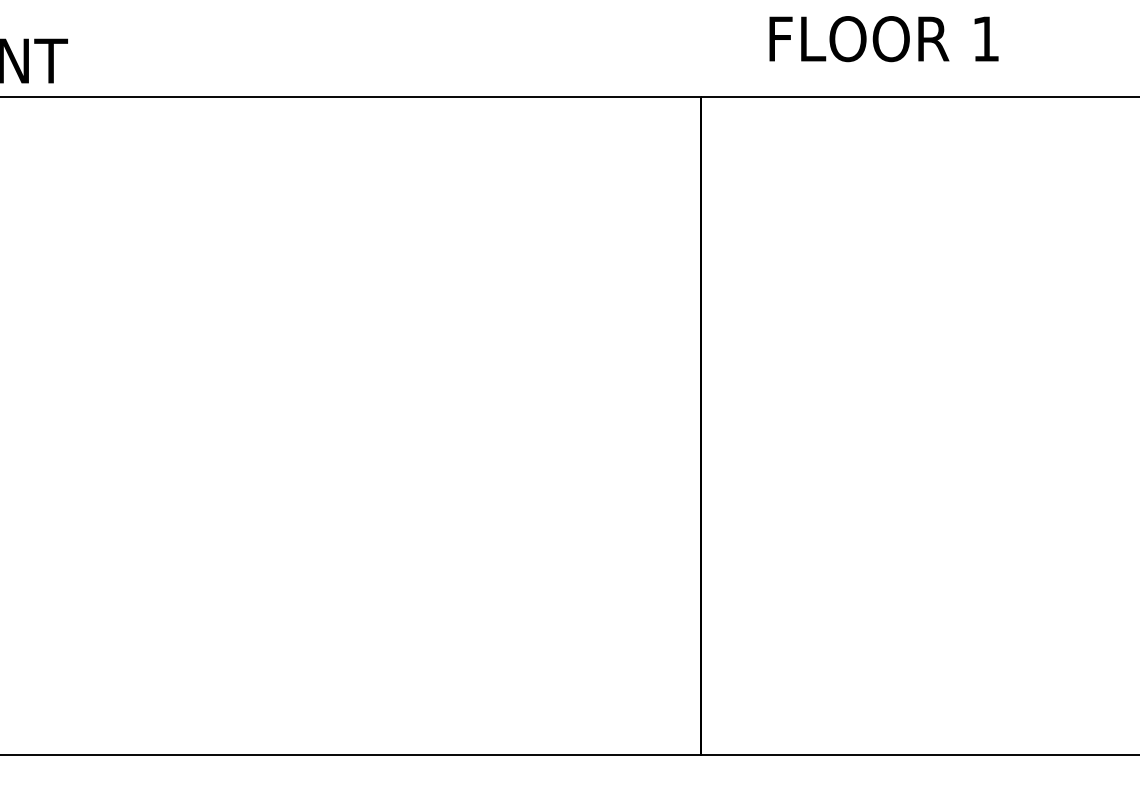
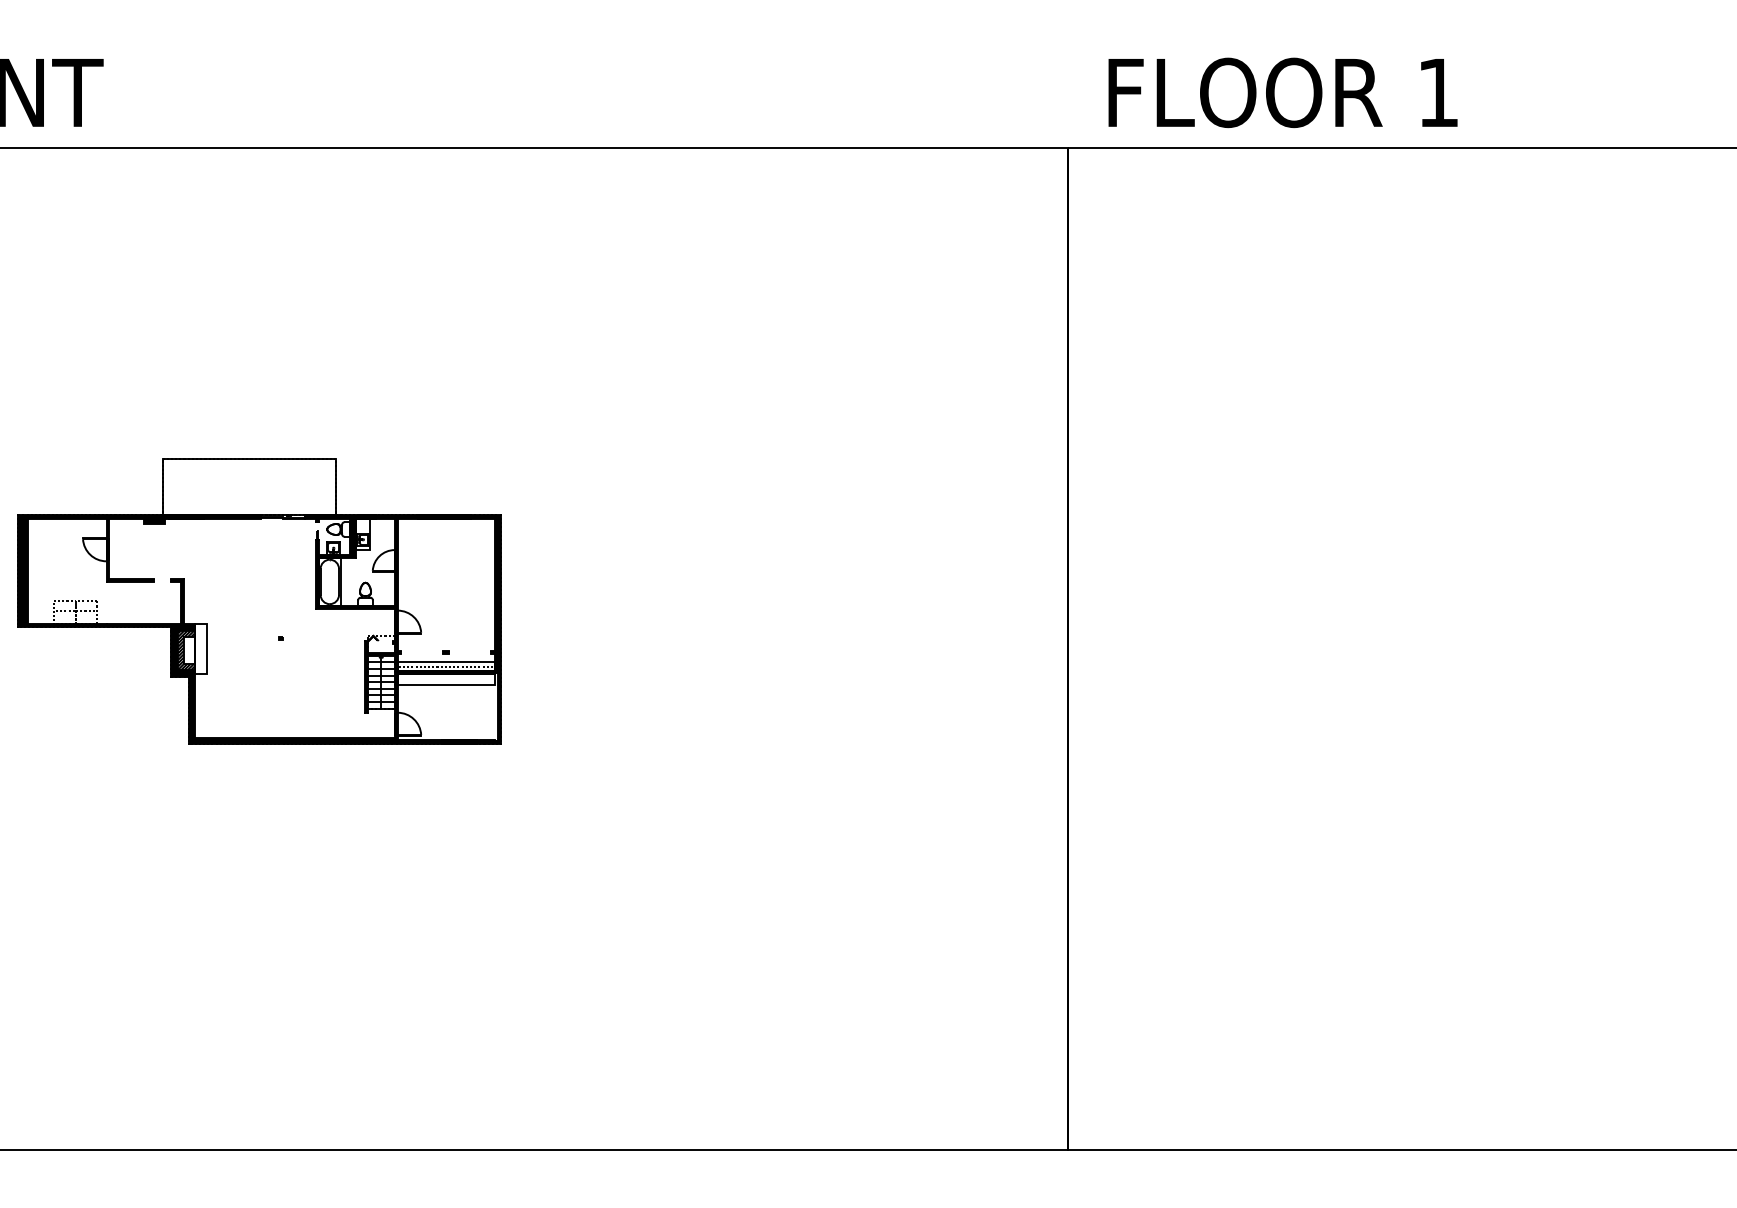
text: (883, 39) -> (1282, 93), moved
part: (170, 394) -> (259, 600), added

